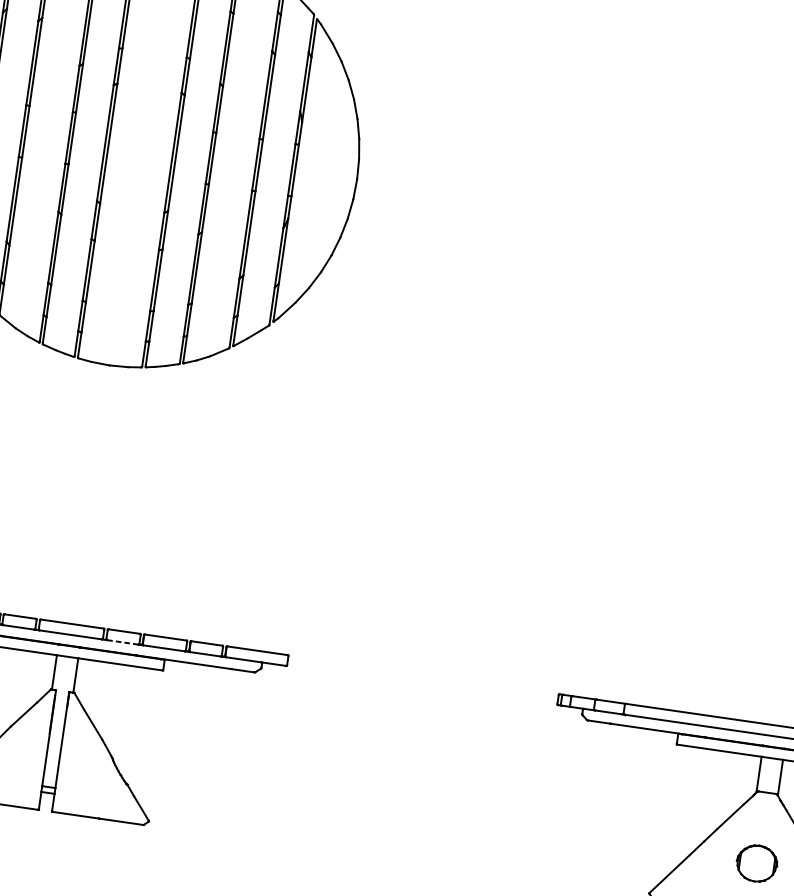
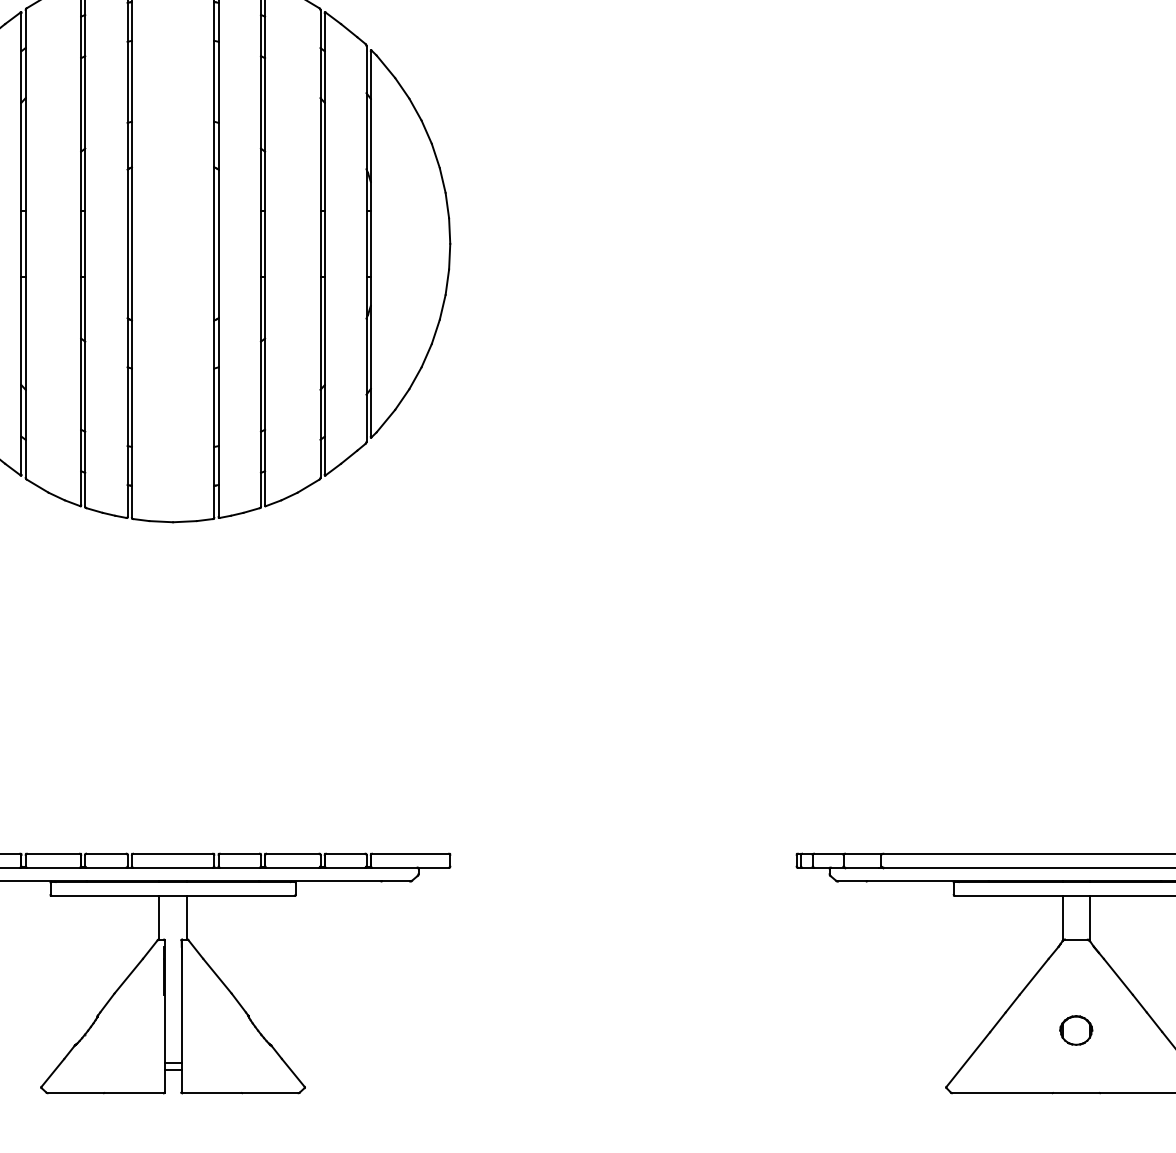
line: (122, 642) -> (239, 867), dashed -> solid
part: (757, 863) -> (1076, 1030), size x0.62

